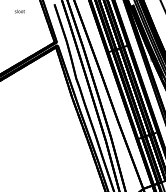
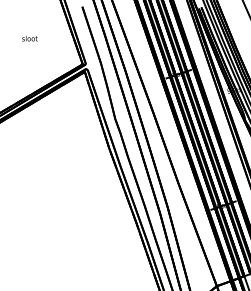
text: (19, 11) -> (29, 38), moved

